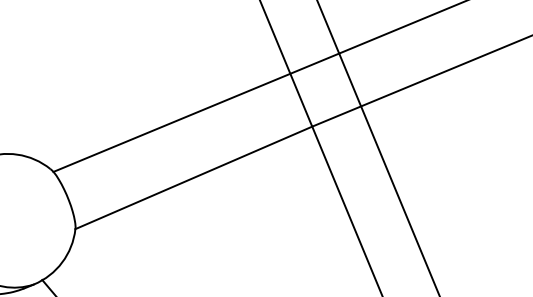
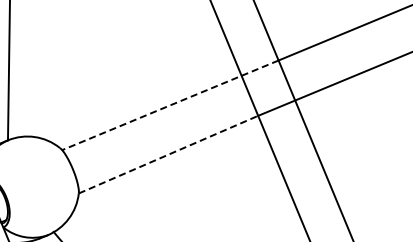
line: (195, 112) -> (169, 105), solid -> dashed
line: (193, 177) -> (168, 154), solid -> dashed

